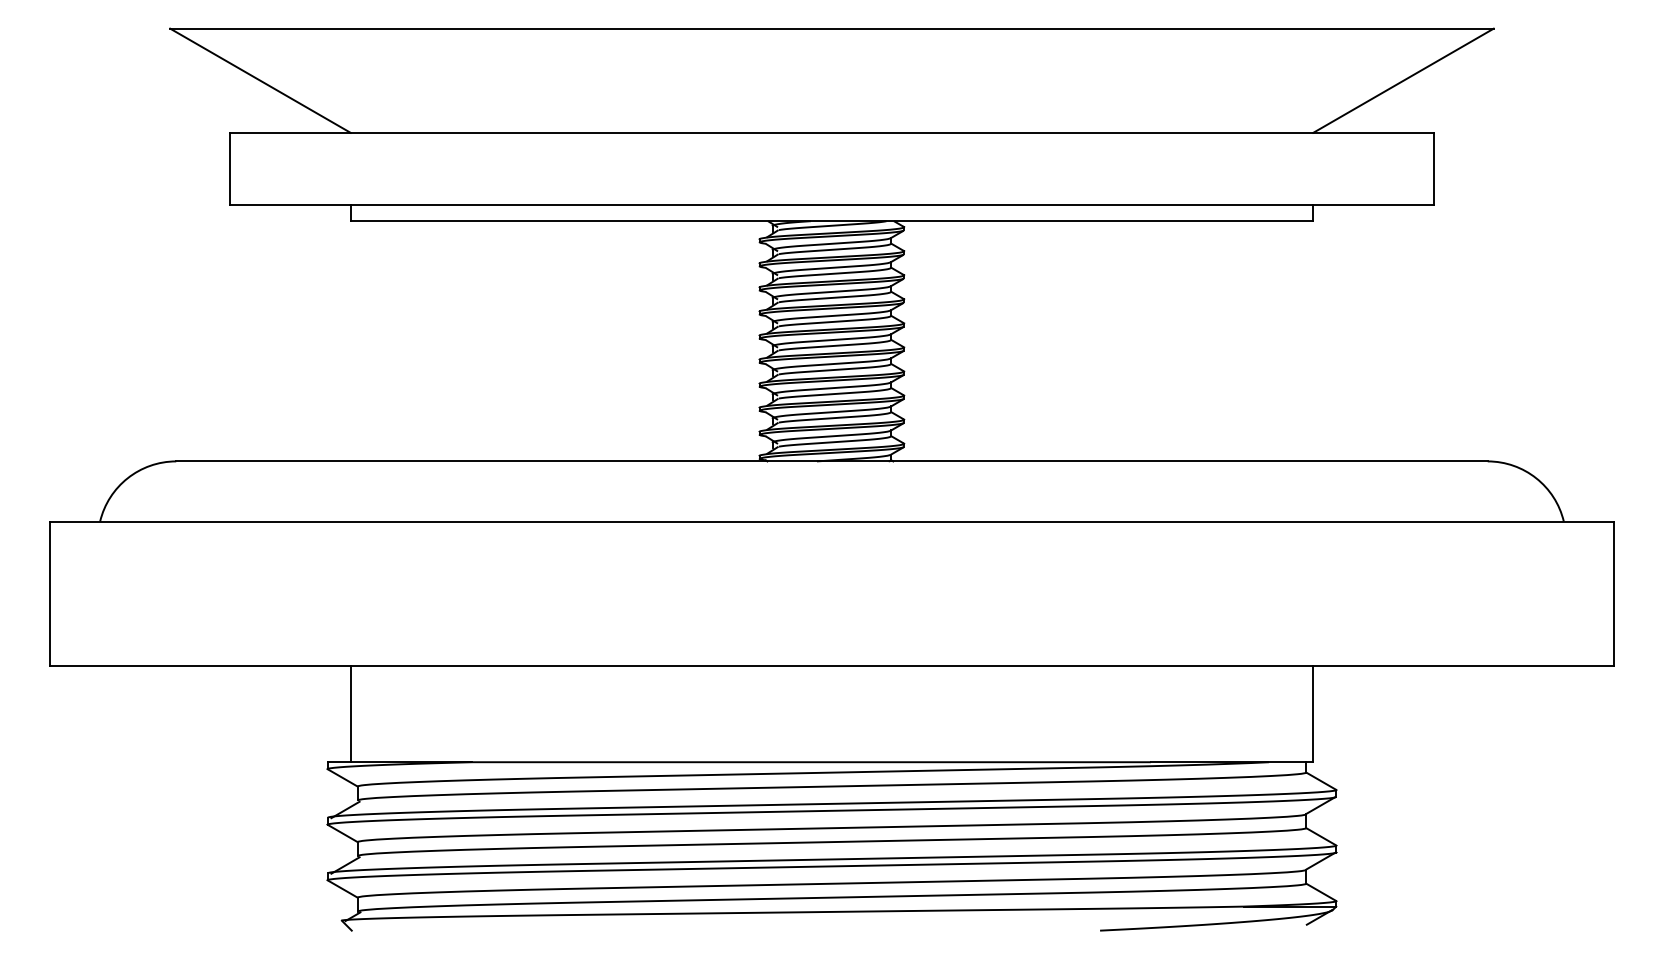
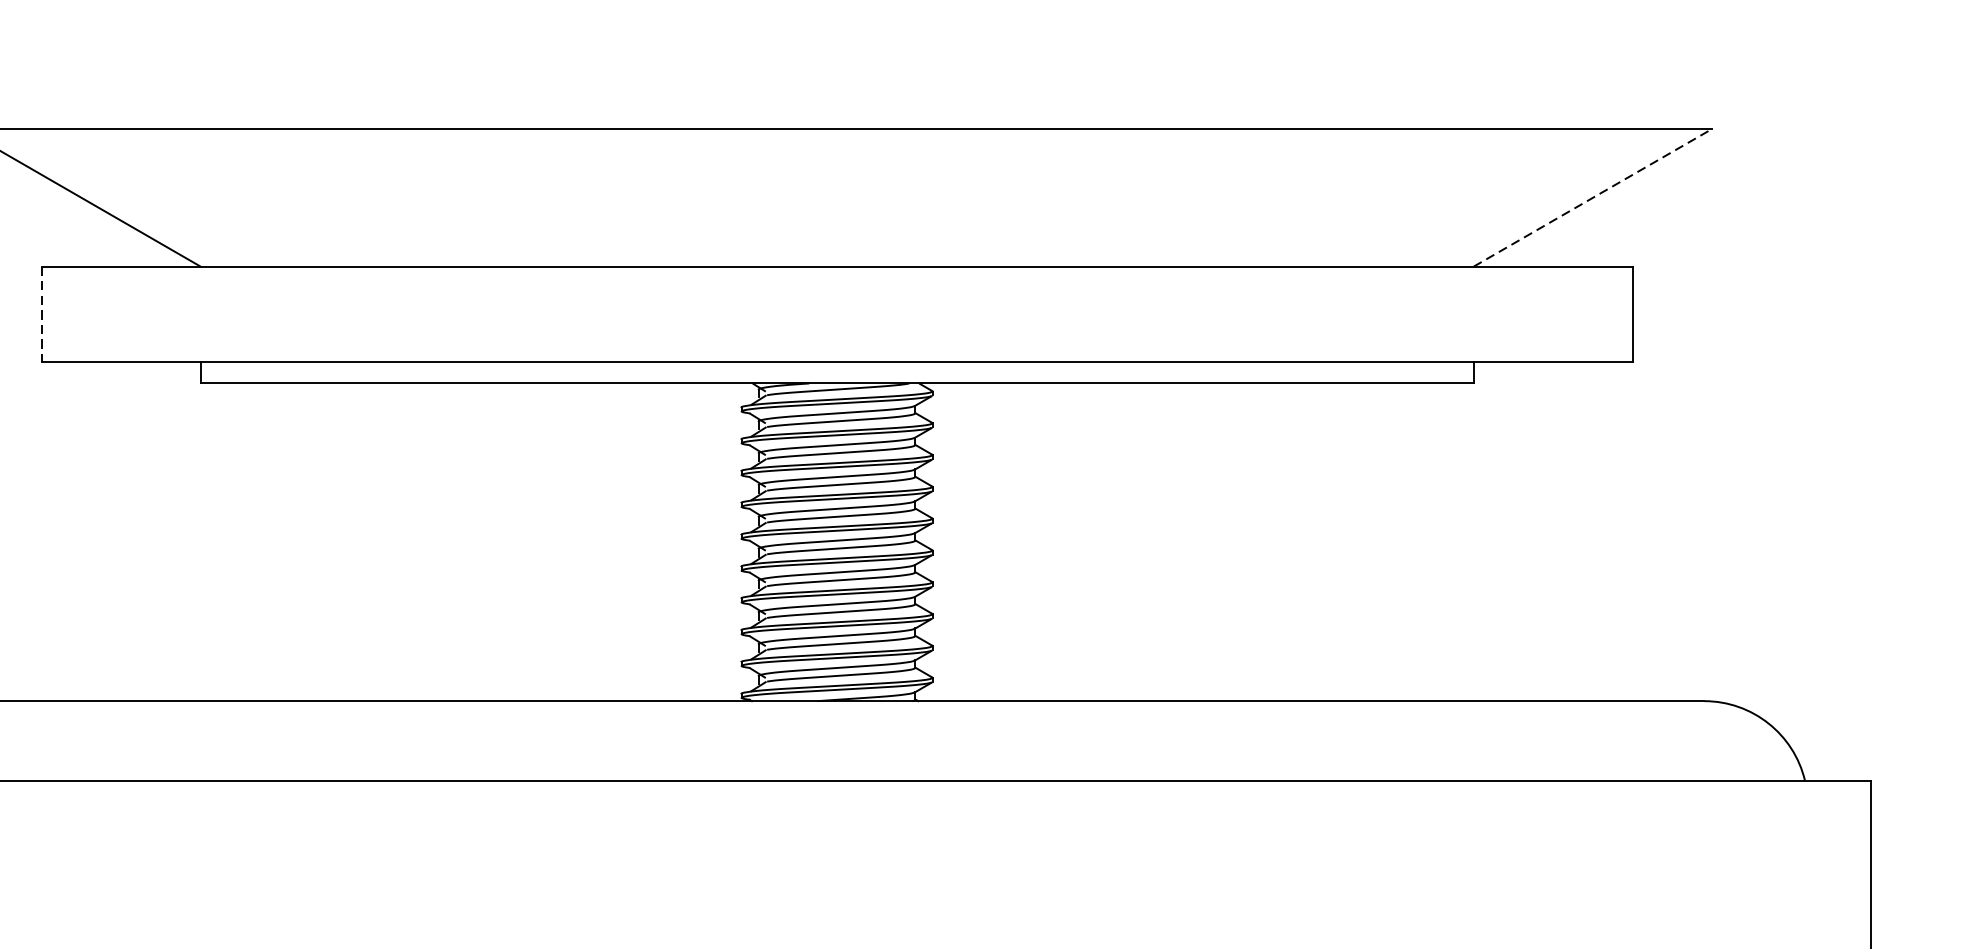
line: (1403, 80) -> (1592, 197), solid -> dashed
line: (230, 169) -> (41, 315), solid -> dashed

